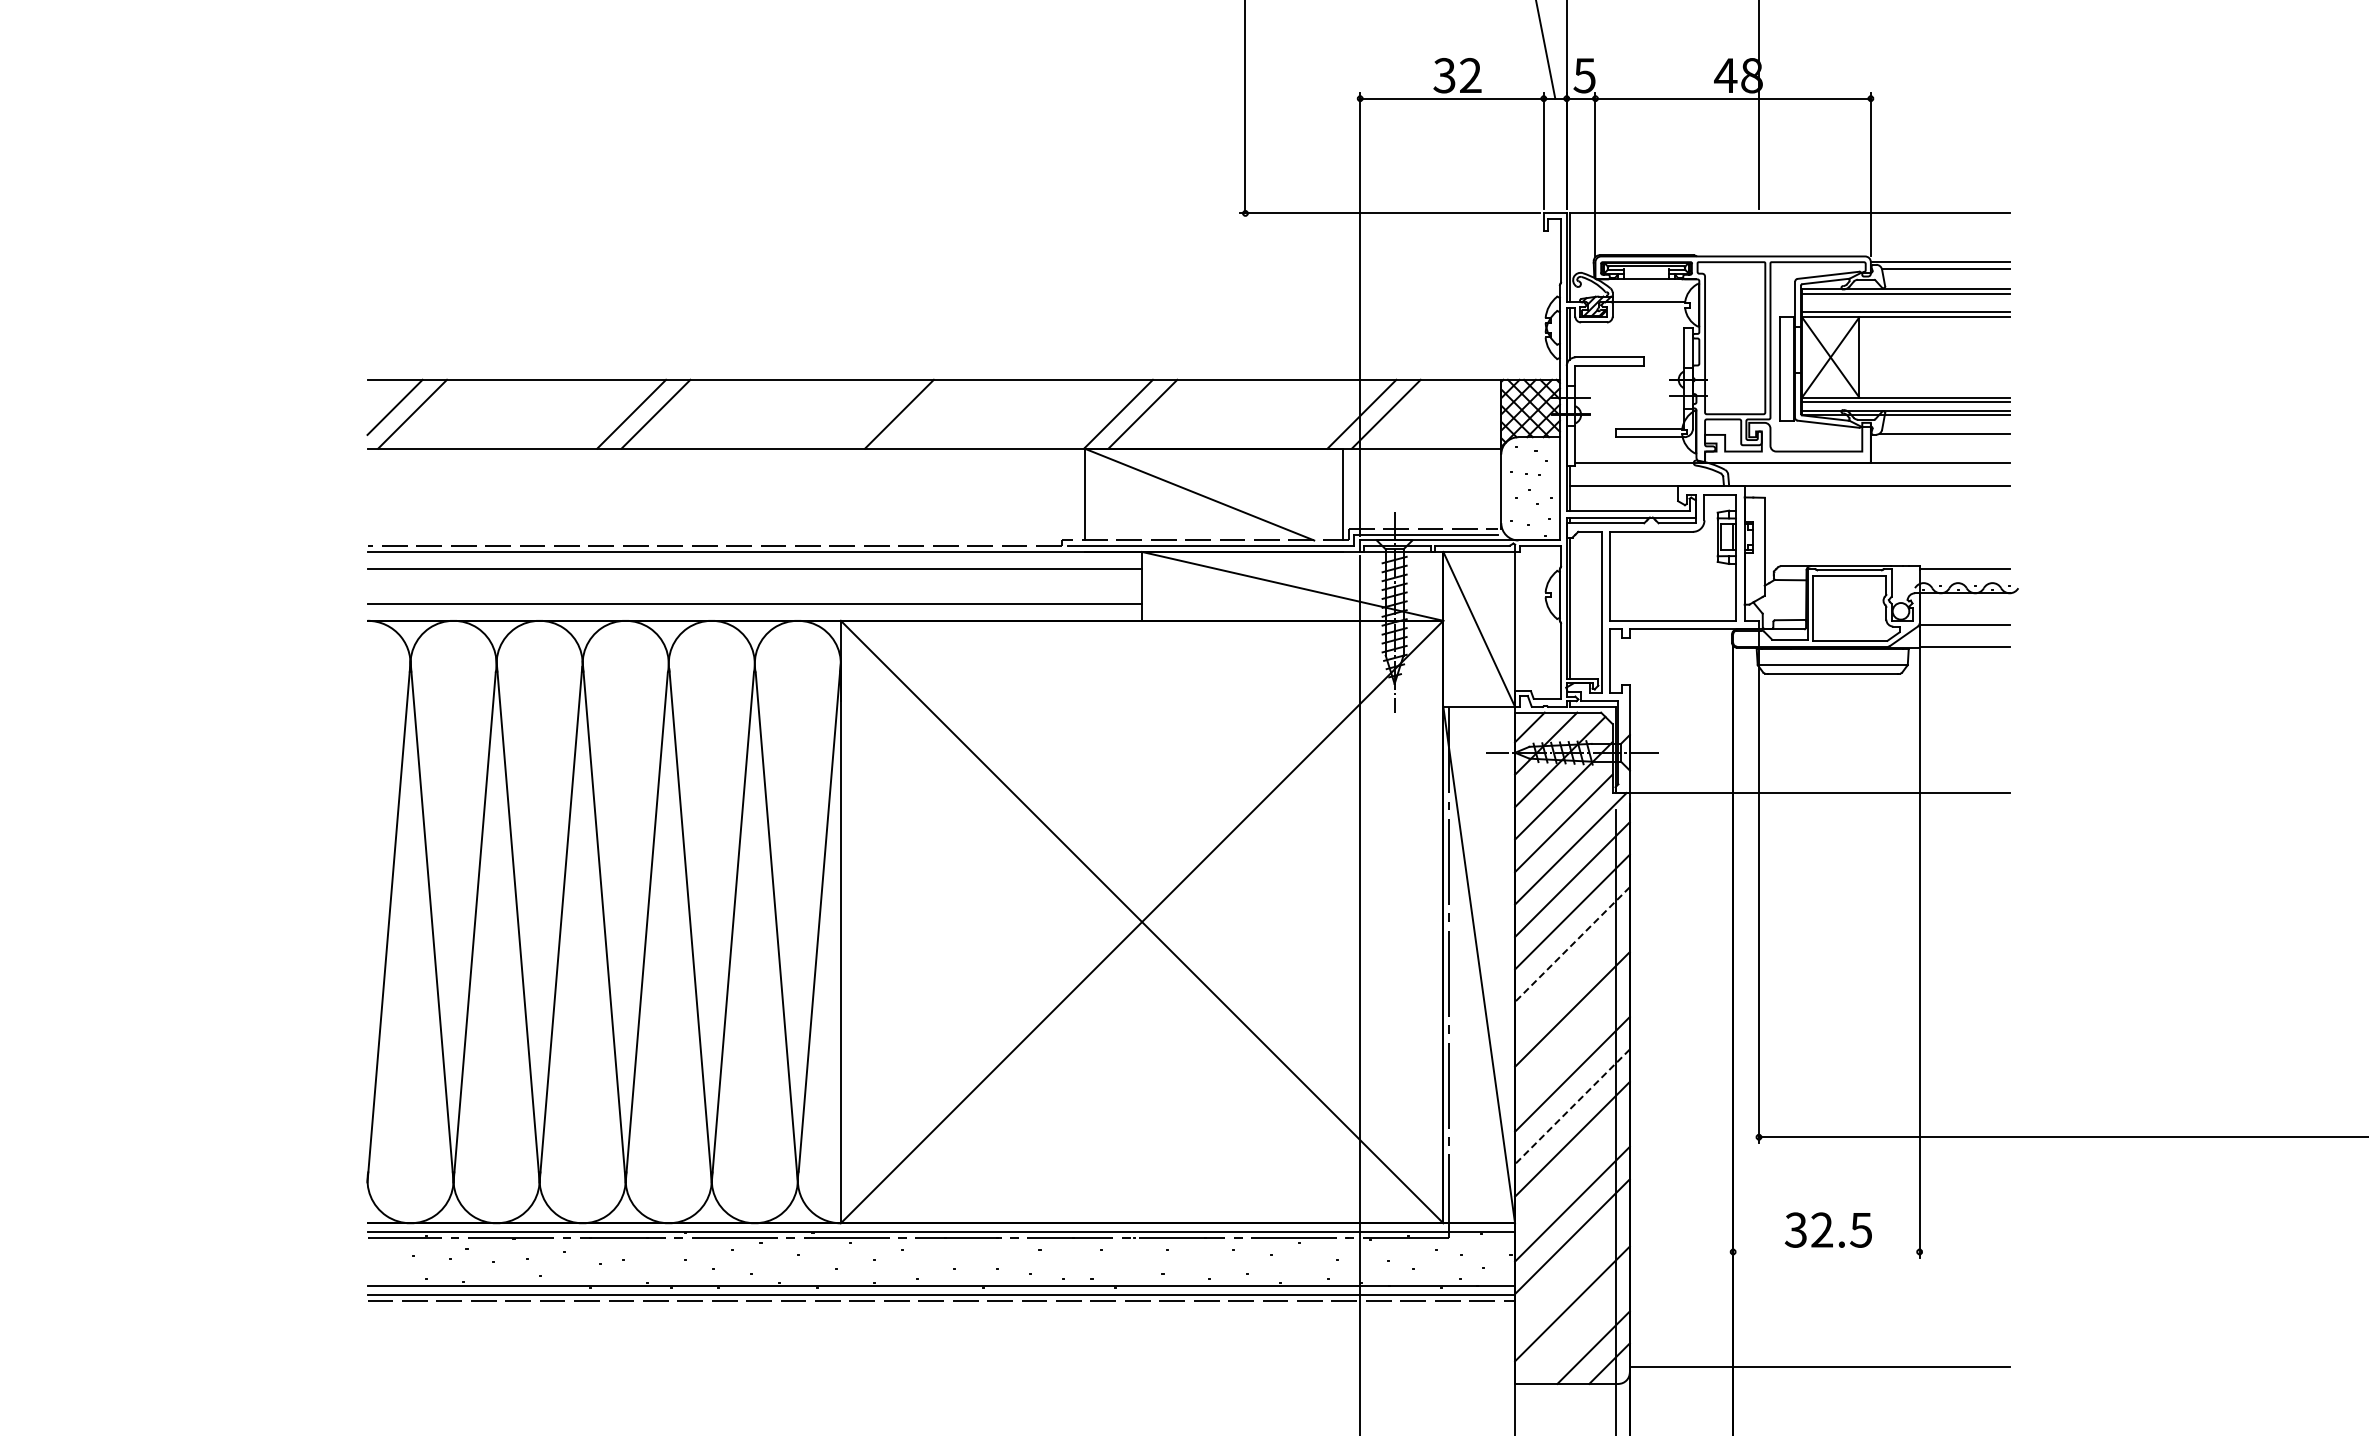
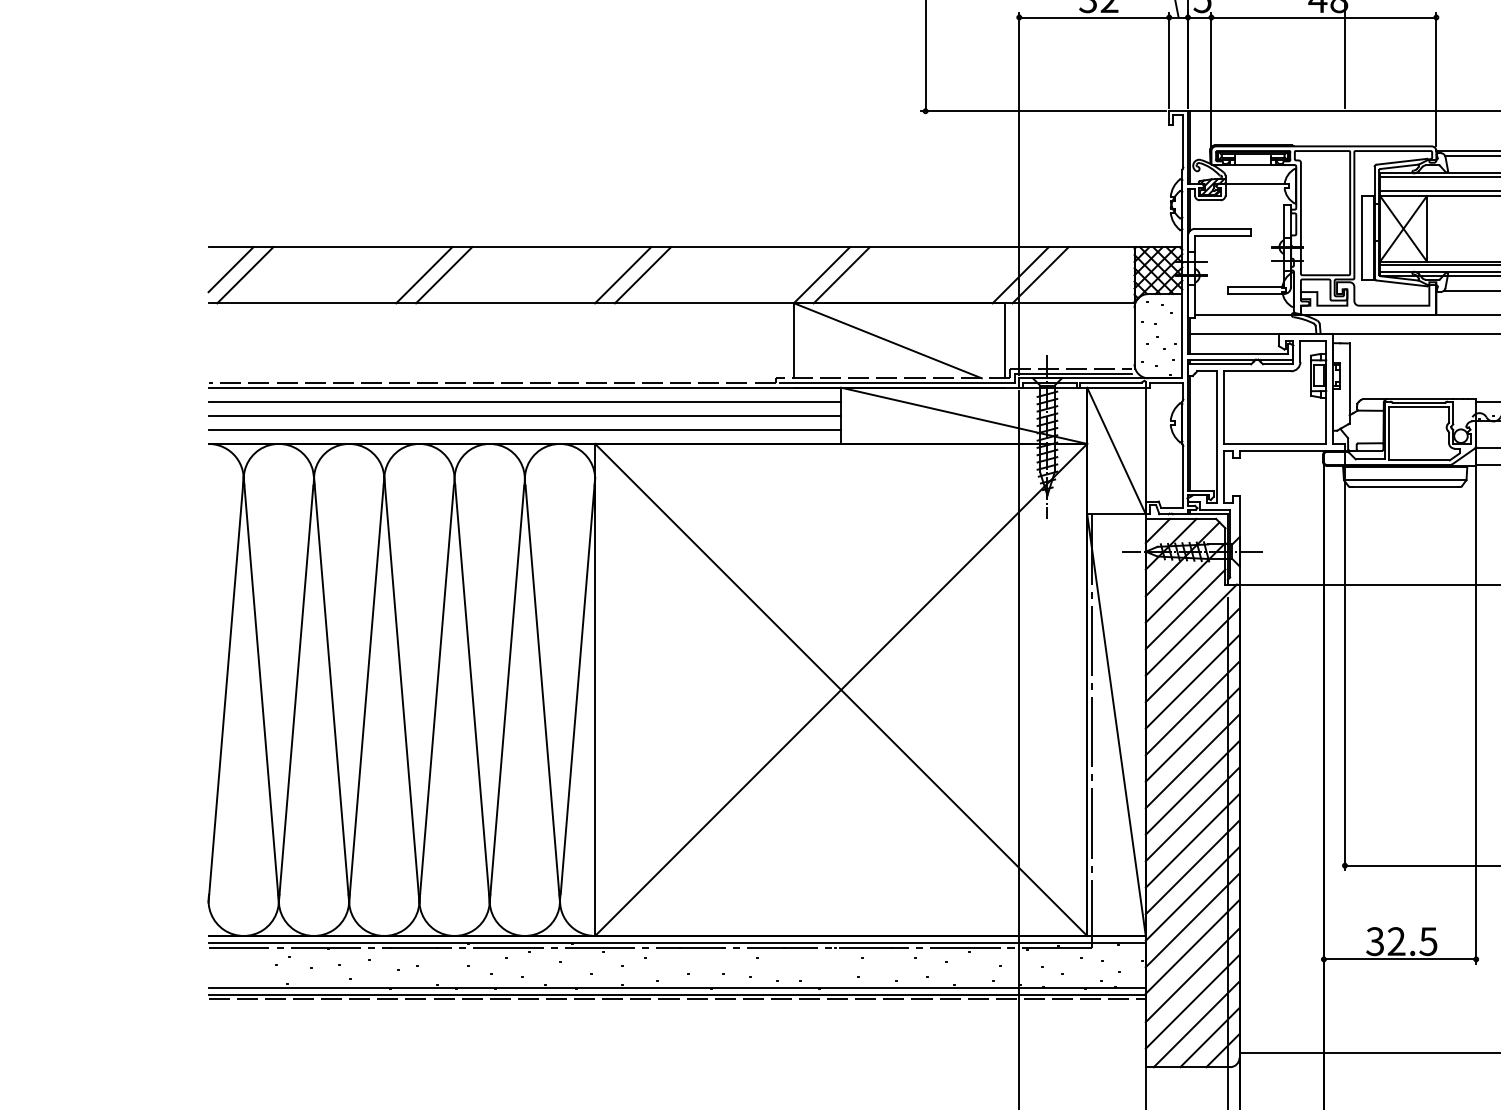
line: (874, 413) -> (622, 274), added
line: (754, 586) -> (524, 415), added
line: (1572, 944) -> (1192, 708), dashed -> solid
line: (1572, 976) -> (1192, 734), added
line: (1572, 1041) -> (1192, 787), added
line: (1572, 1107) -> (1192, 841), dashed -> solid
line: (1572, 1171) -> (1192, 893), added
line: (1826, 1251) -> (1400, 959), added
line: (1572, 1271) -> (1192, 975), added
line: (1576, 1331) -> (1195, 1024), added

